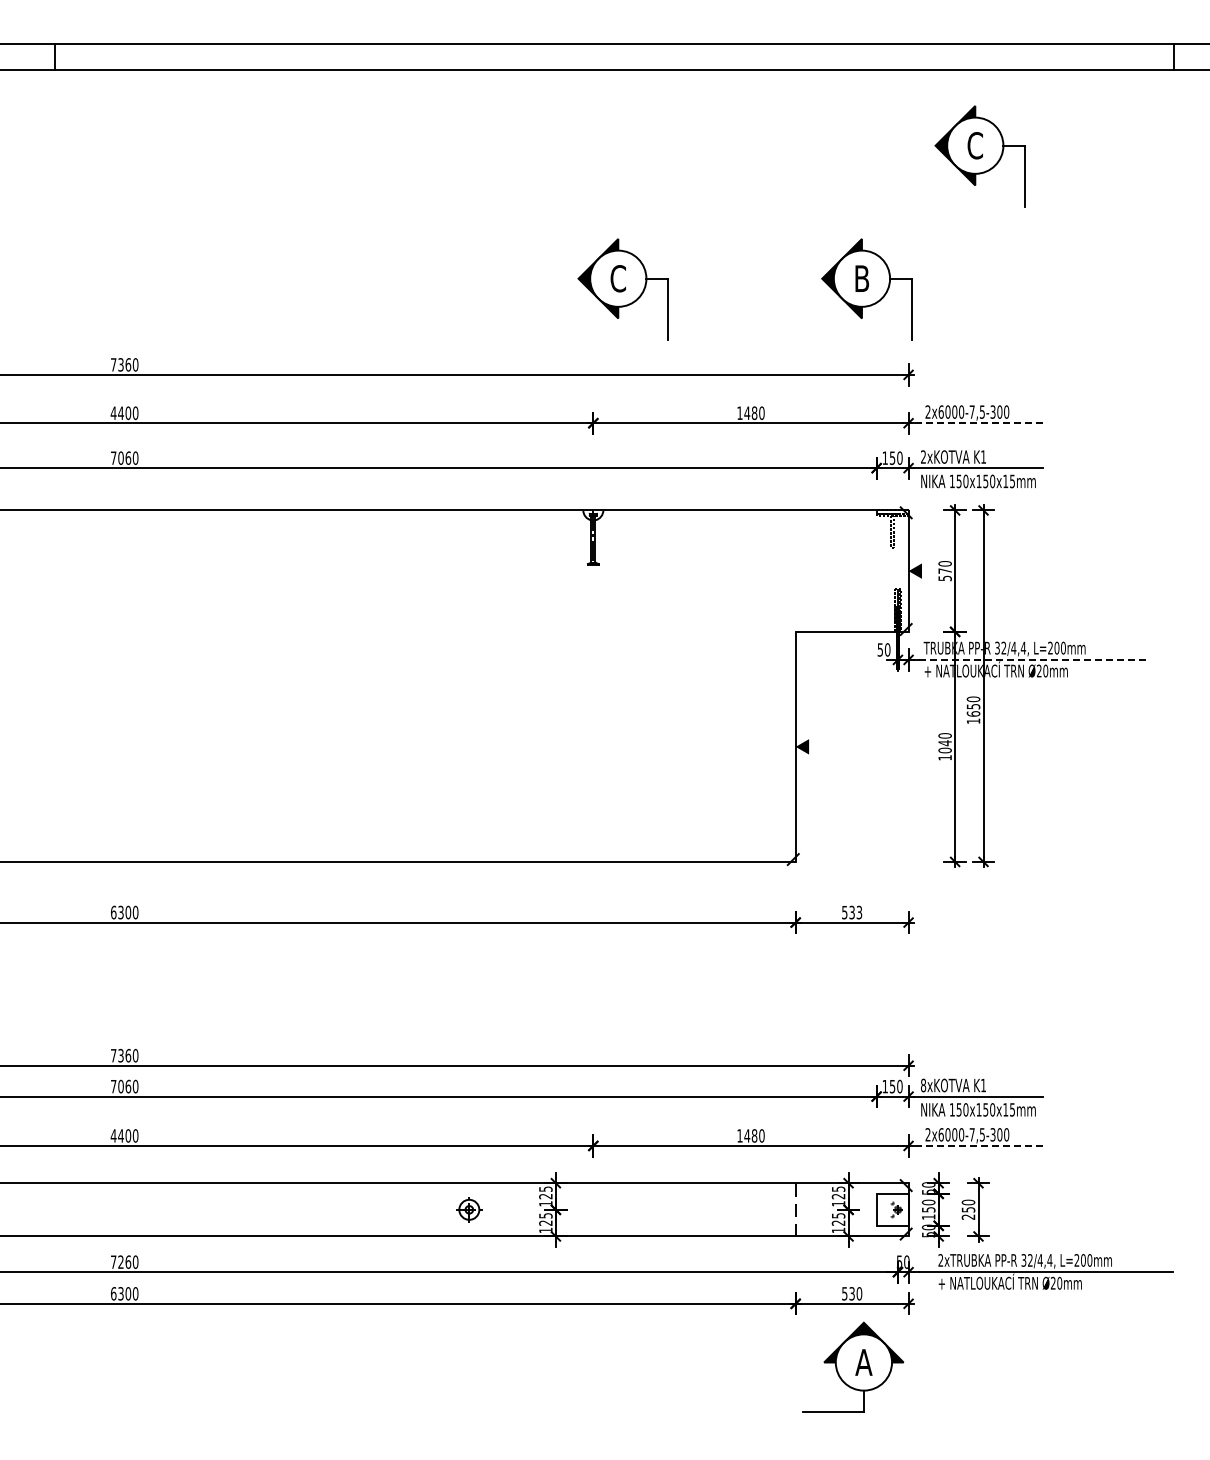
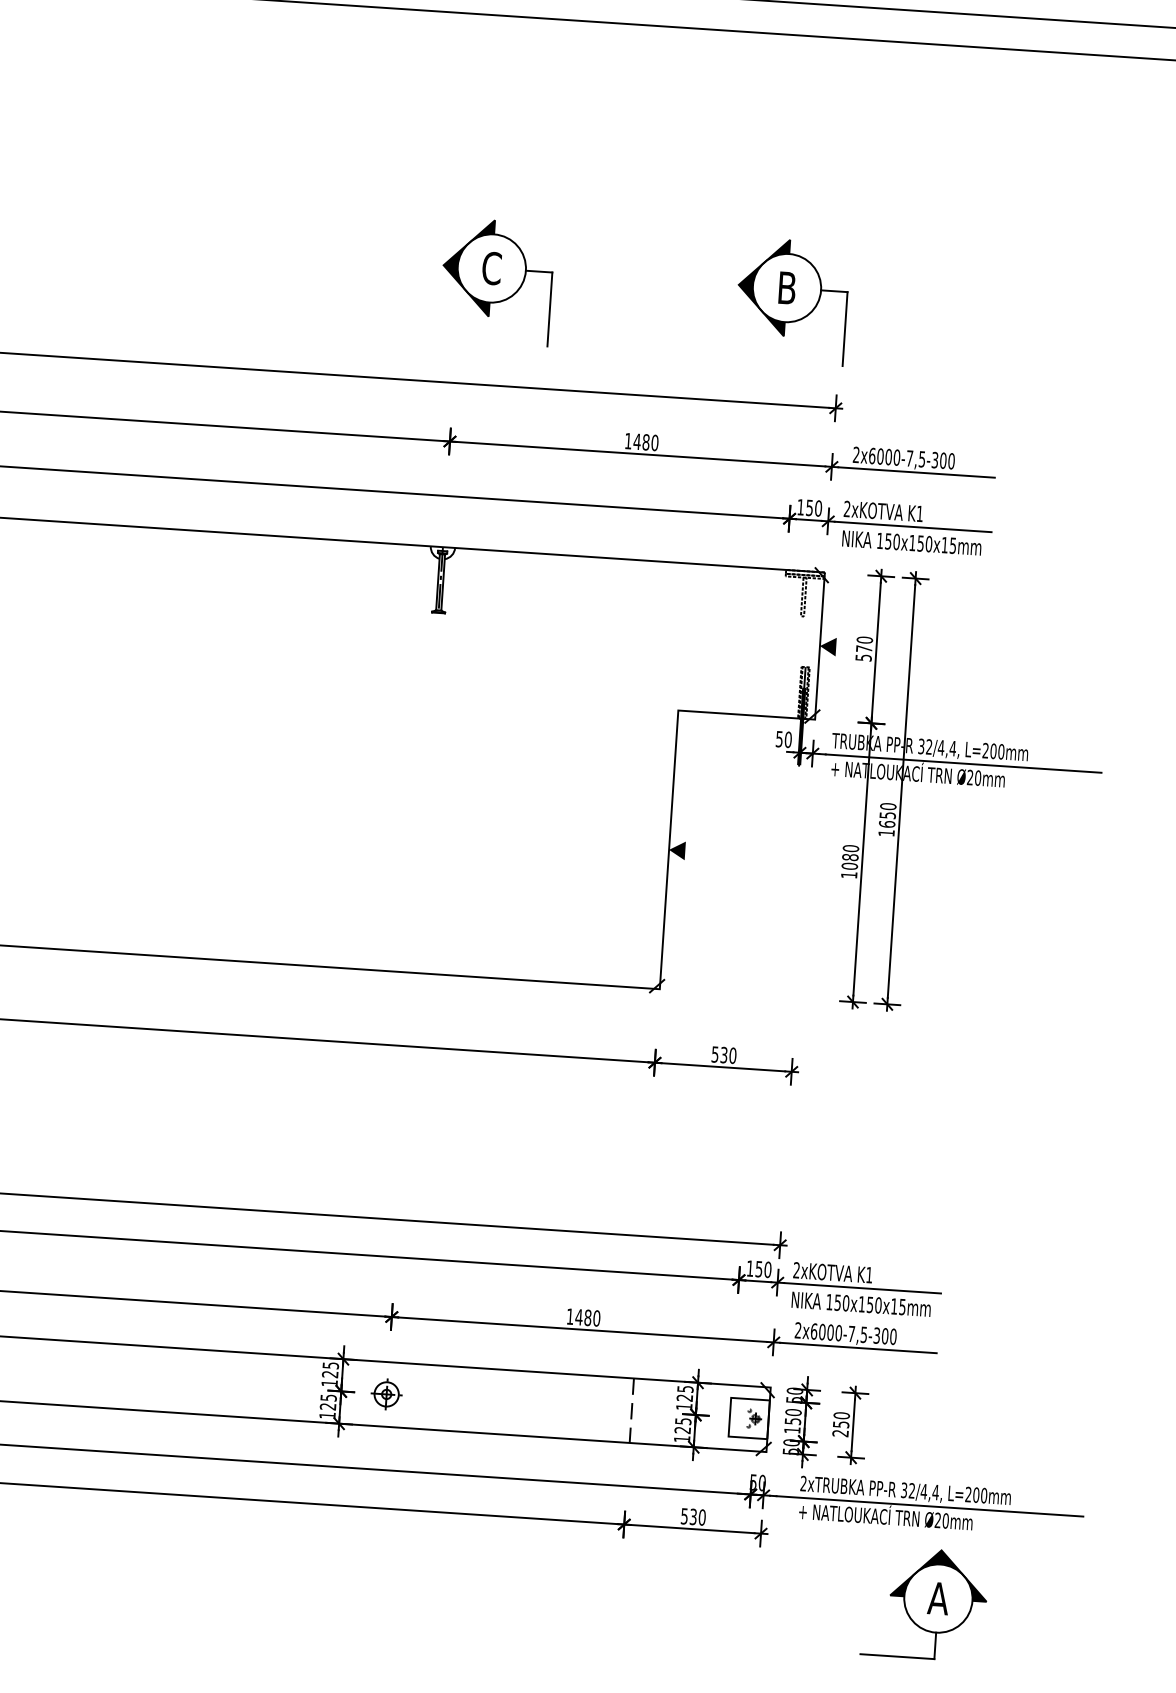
part: (979, 156) -> (939, 149), removed
line: (978, 423) -> (916, 472), dashed -> solid
line: (1033, 659) -> (964, 763), dashed -> solid
text: (944, 743) -> (849, 857), 1040 -> 1080
text: (859, 912) -> (733, 1055), 533 -> 530
text: (923, 1085) -> (796, 1270), 8xKOTVA -> 2xKOTVA
line: (978, 1145) -> (858, 1347), dashed -> solid
part: (469, 1209) -> (386, 1394), moved
part: (853, 1366) -> (925, 1602), moved

